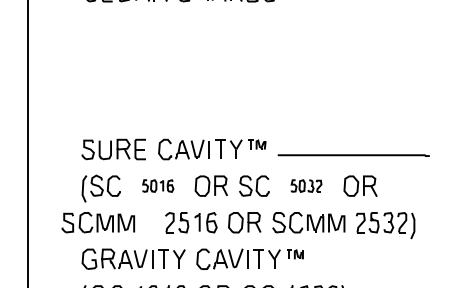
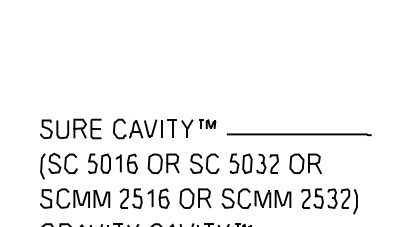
part: (158, 185) -> (113, 163), size x1.67
part: (306, 185) -> (254, 163), size x1.67
part: (97, 222) -> (74, 198), moved

